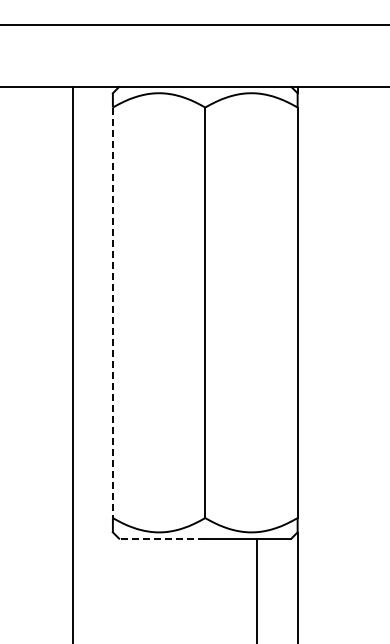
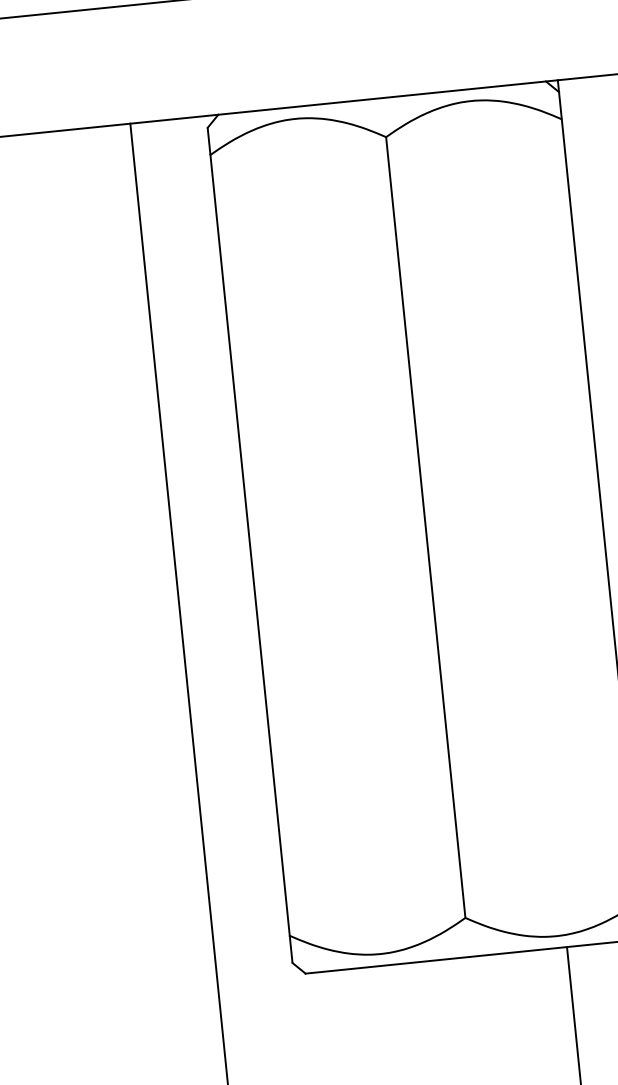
line: (112, 313) -> (249, 546), dashed -> solid
line: (161, 538) -> (386, 965), dashed -> solid

